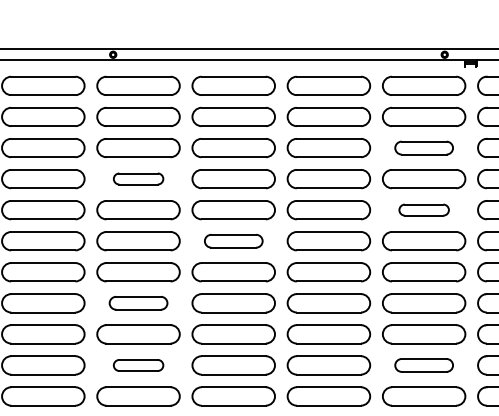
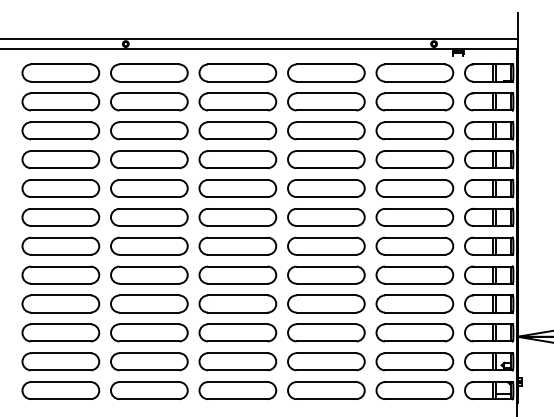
part: (423, 147) -> (414, 130), size x1.43
part: (138, 178) -> (149, 159), size x1.67
part: (423, 210) -> (414, 188), size x1.67
part: (233, 241) -> (237, 217), size x1.43
part: (138, 302) -> (149, 274), size x1.43
part: (138, 364) -> (149, 332), size x1.67
part: (423, 364) -> (414, 332), size x1.43

